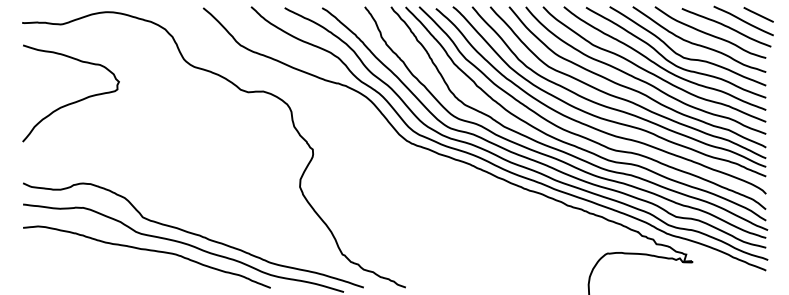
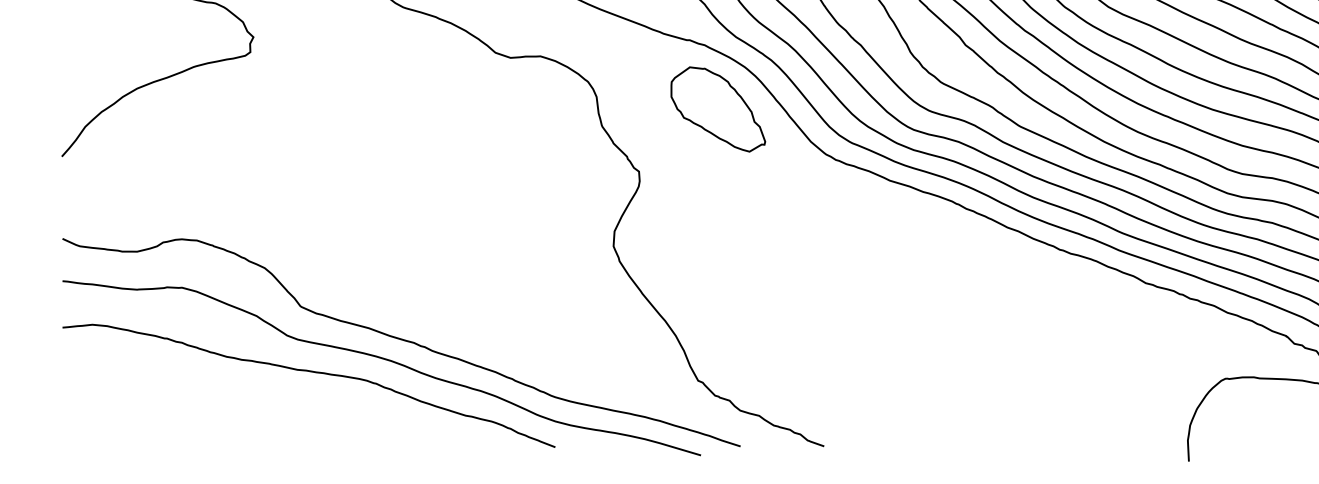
part: (352, 118) -> (717, 109), added

